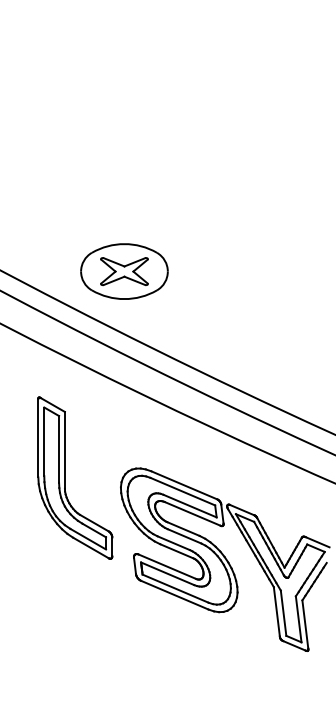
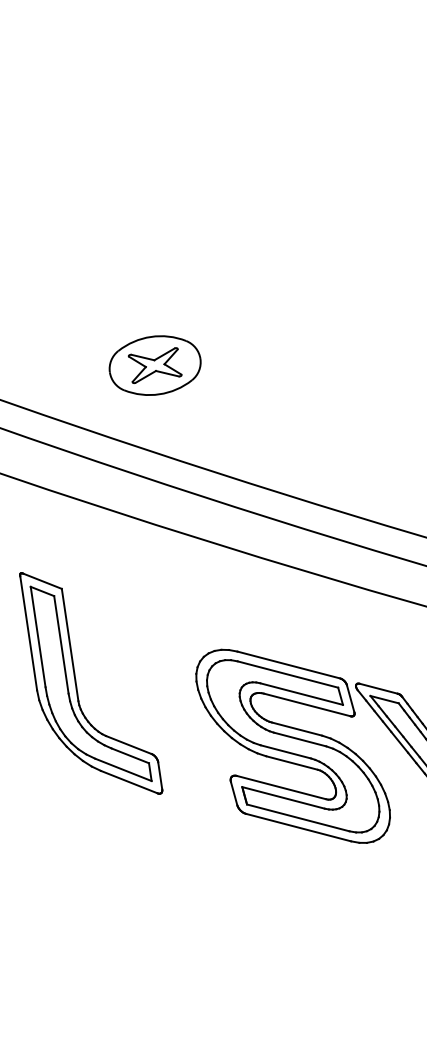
part: (124, 271) -> (155, 365), size x0.71
part: (65, 477) -> (76, 684), moved

